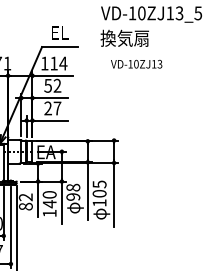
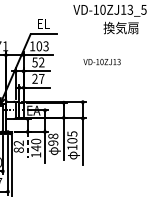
text: (124, 37) -> (120, 27), moved
text: (58, 63) -> (42, 46), 114 -> 103
text: (136, 63) -> (102, 61), moved
line: (38, 199) -> (28, 144), solid -> dashed

